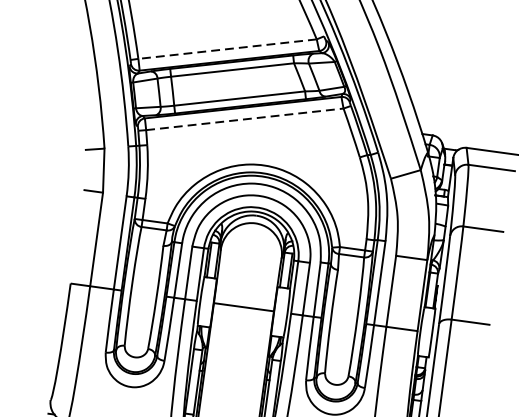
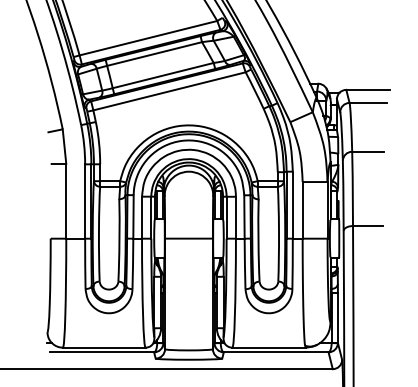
line: (227, 49) -> (148, 38), dashed -> solid
line: (244, 119) -> (169, 91), dashed -> solid

